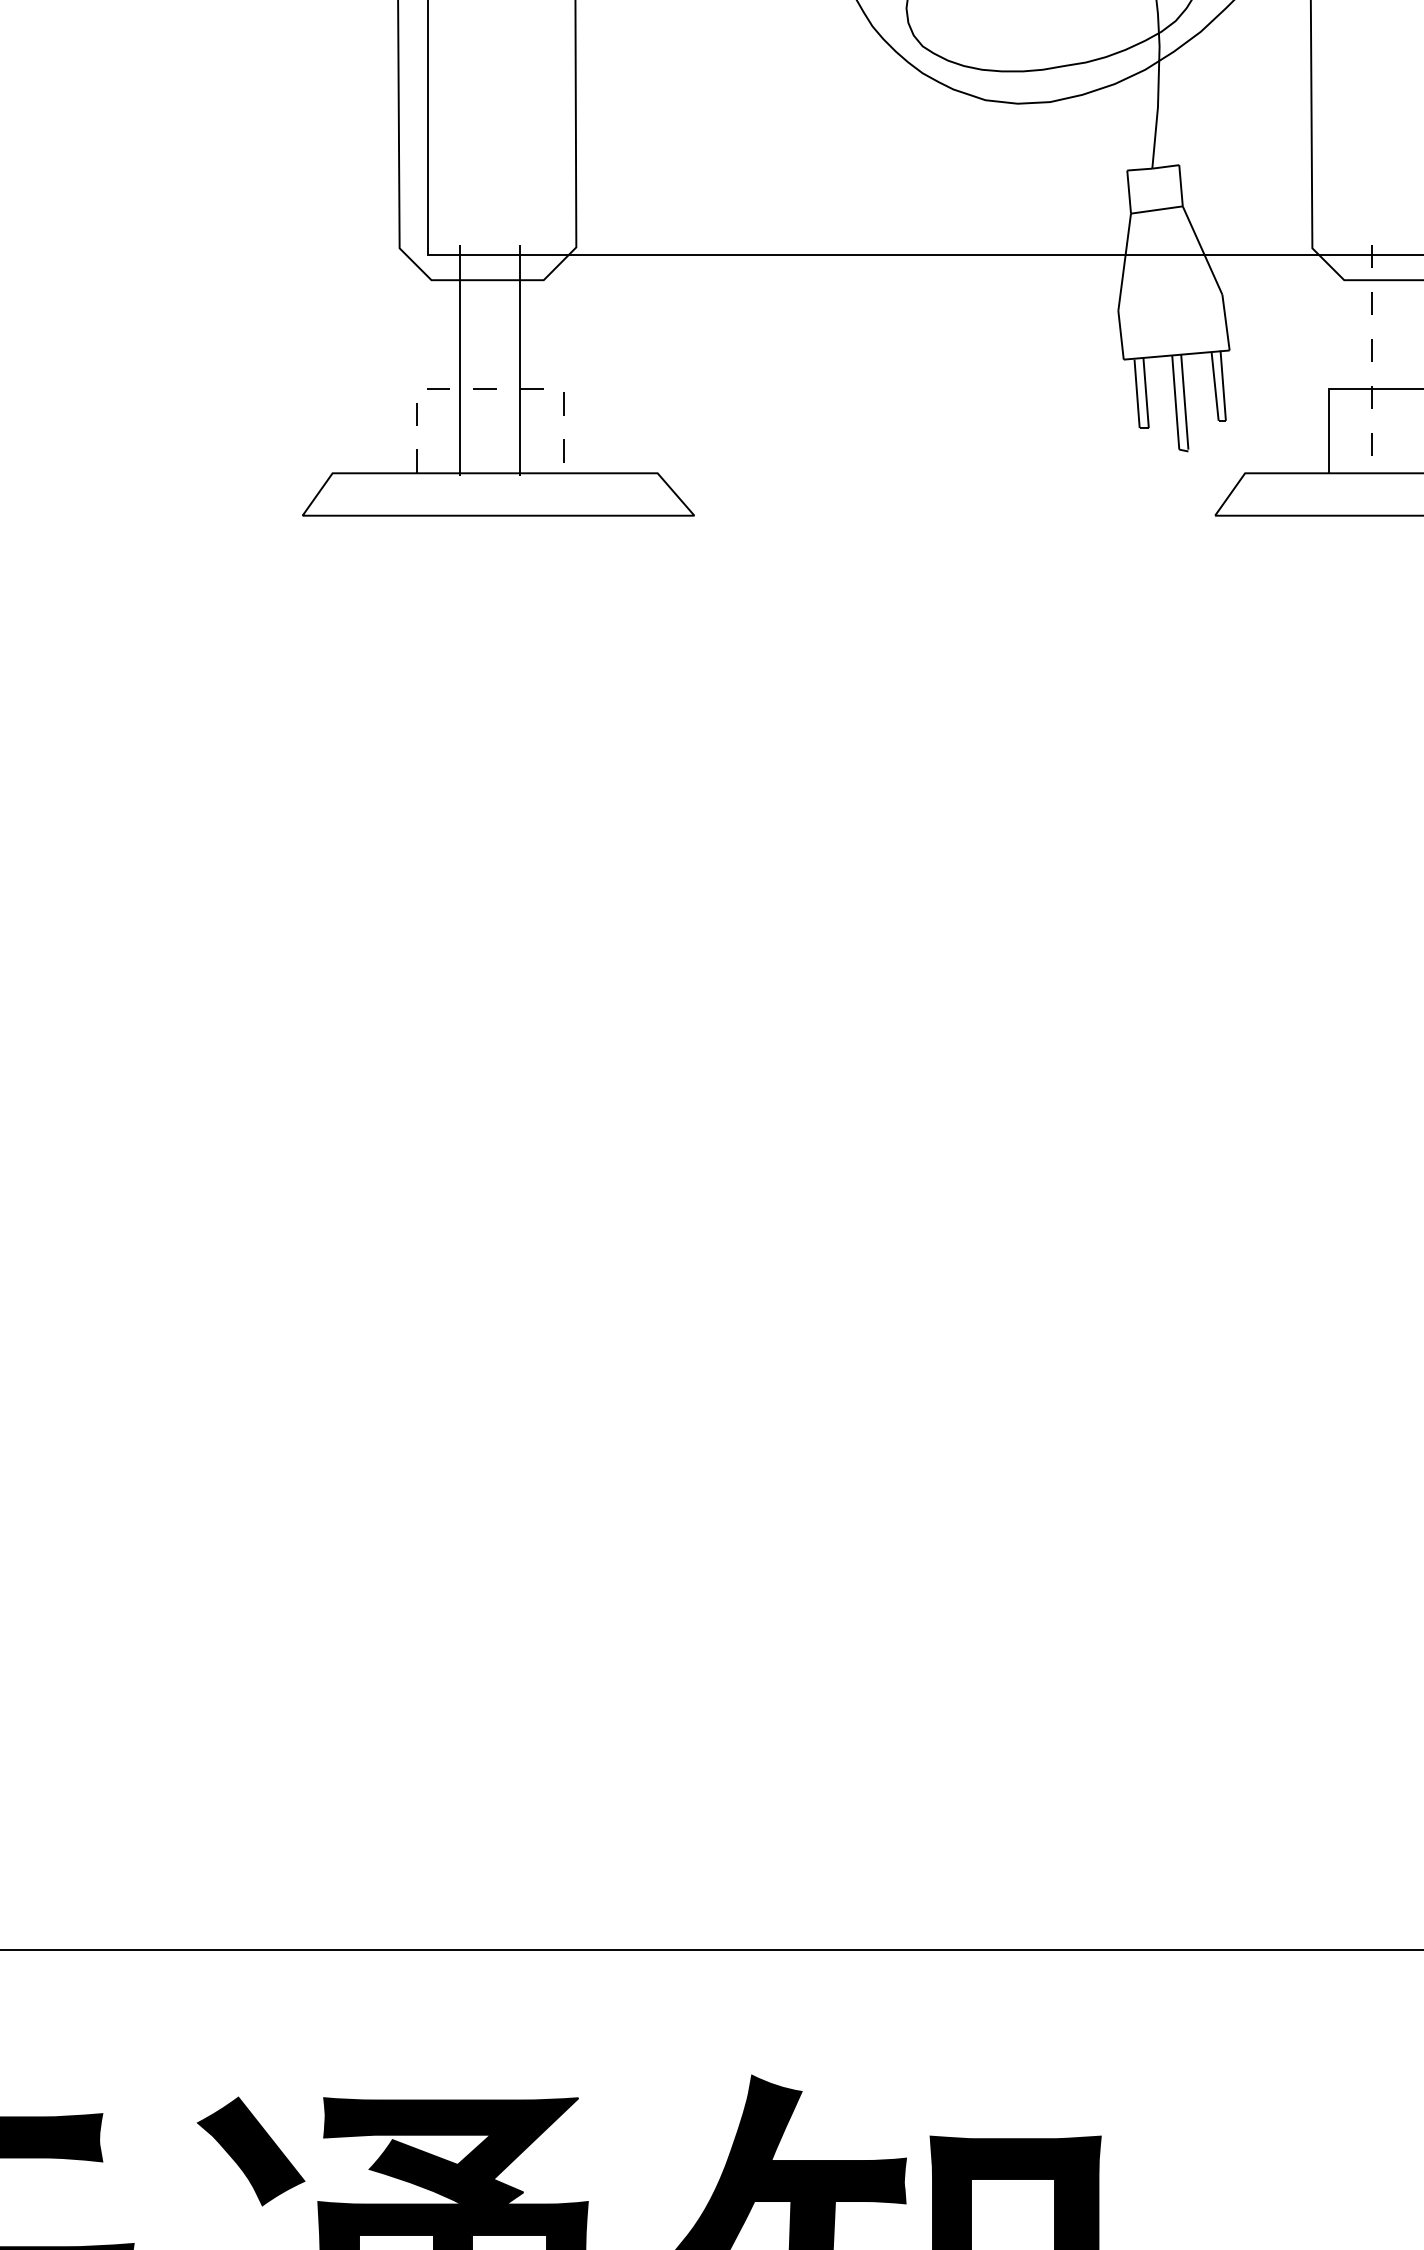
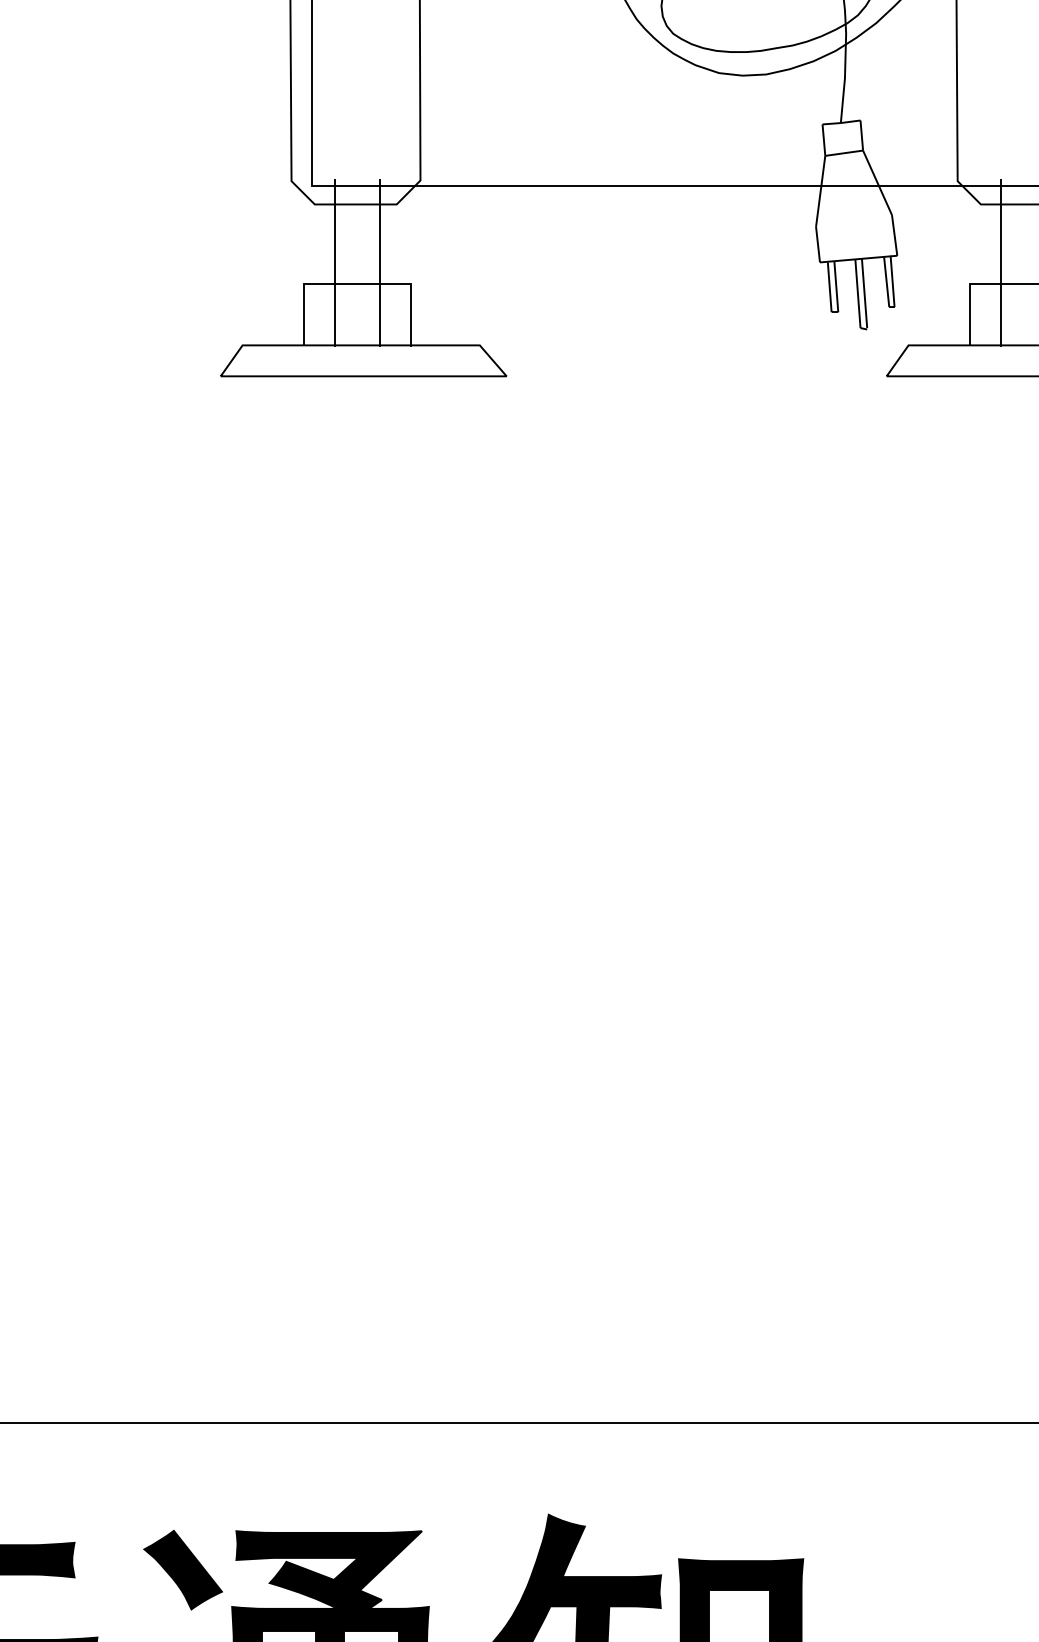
line: (1372, 360) -> (1001, 263), dashed -> solid
line: (492, 389) -> (359, 284), dashed -> solid

